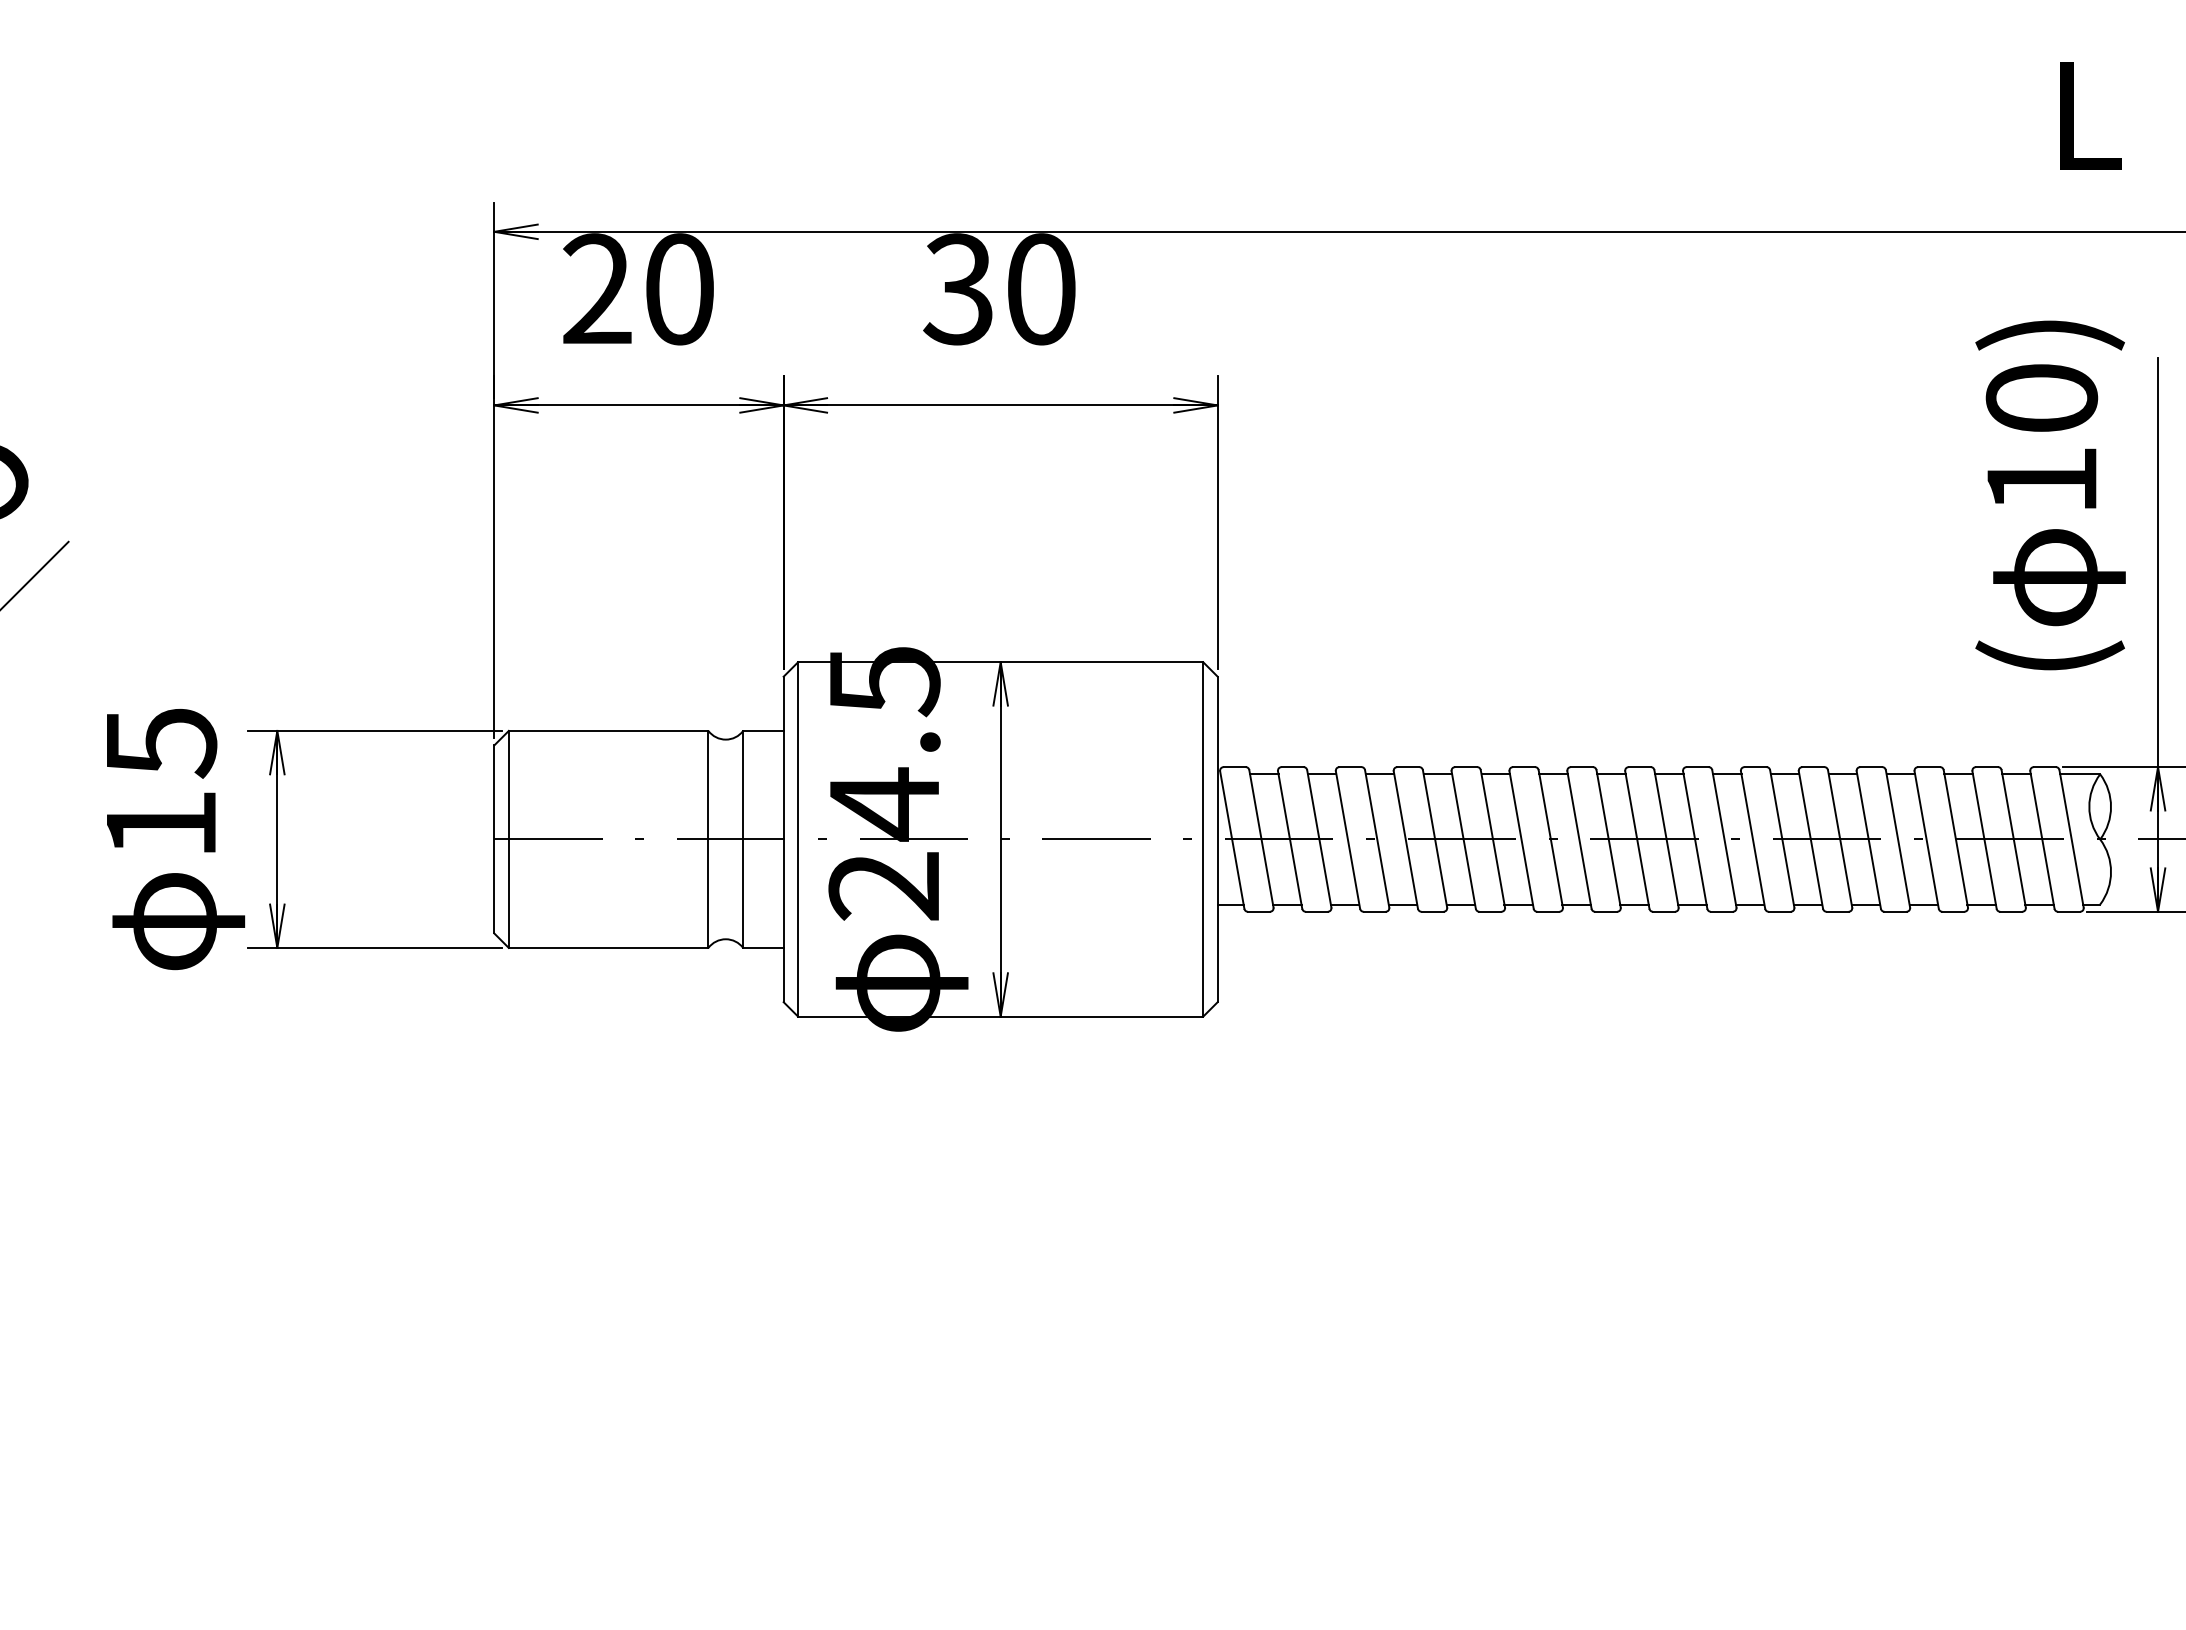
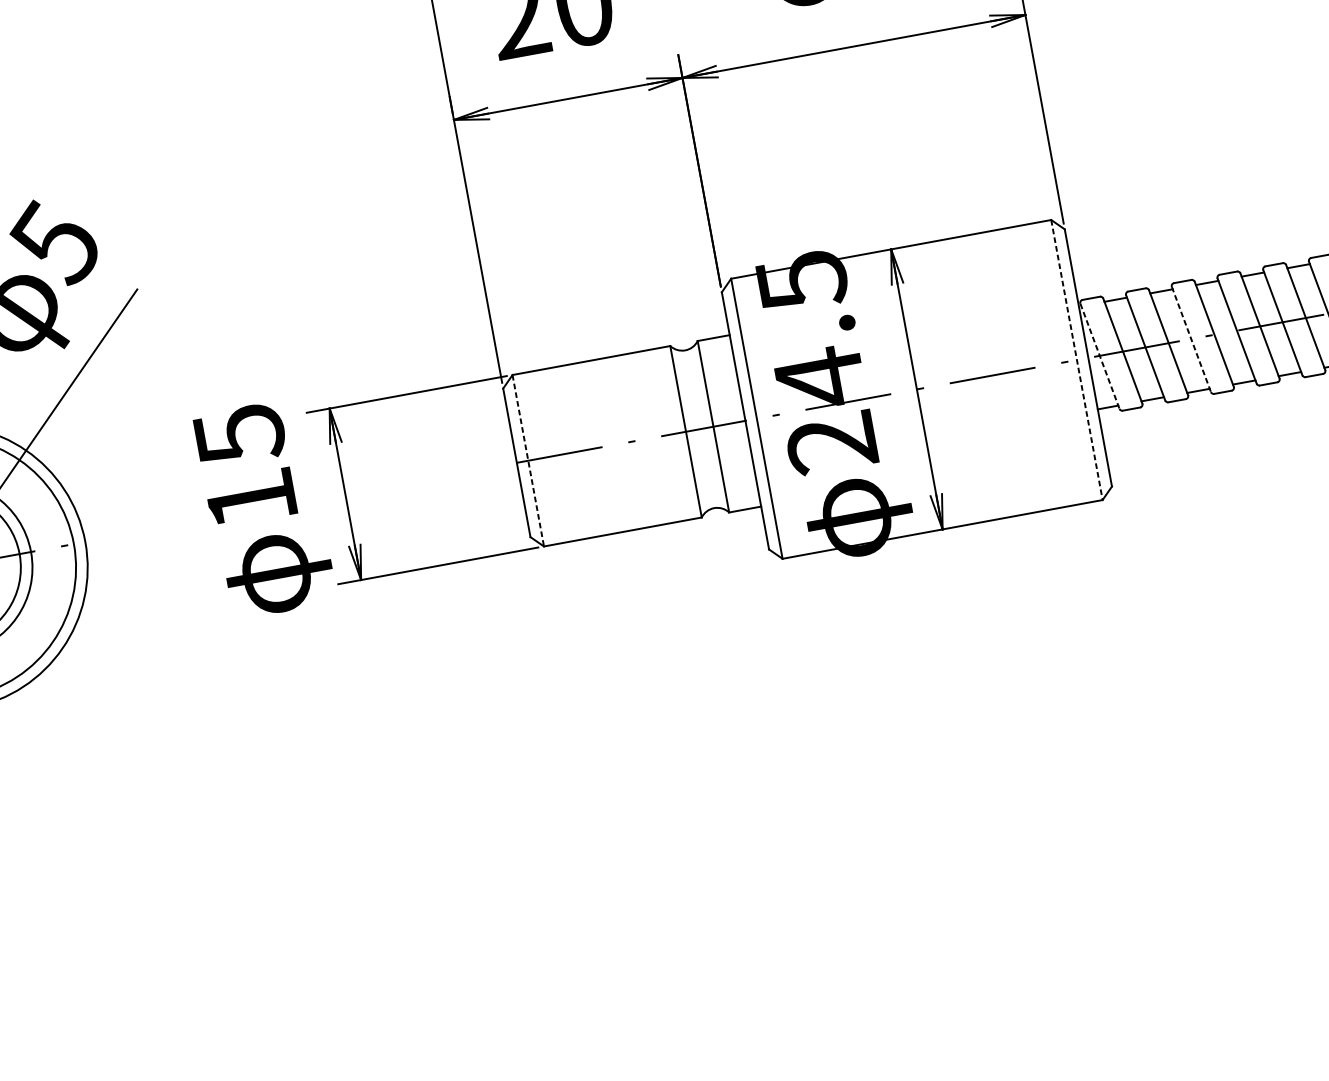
line: (508, 839) -> (528, 460), solid -> dashed
line: (1203, 839) -> (1077, 360), solid -> dashed
line: (1232, 840) -> (1100, 356), solid -> dashed
line: (1348, 840) -> (1191, 339), solid -> dashed

